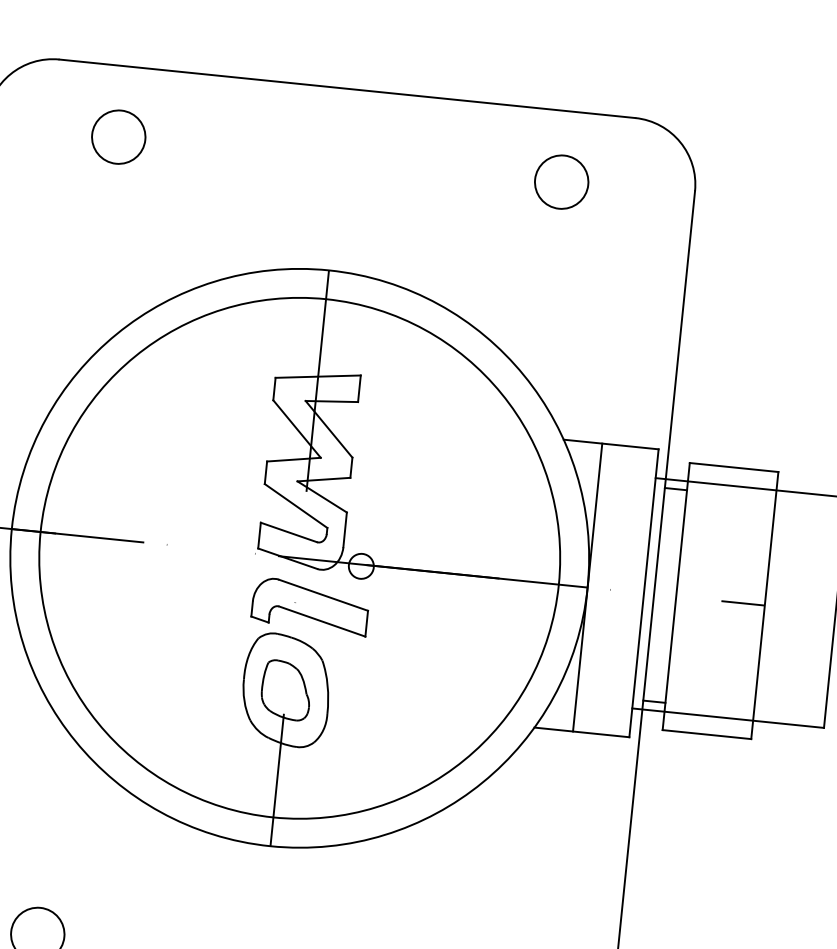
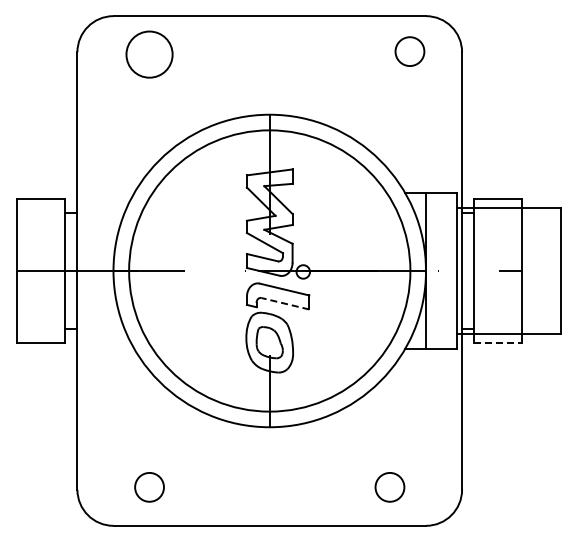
circle: (118, 136) -> (149, 54), size x1.6
circle: (560, 181) -> (409, 51), moved
line: (322, 621) -> (285, 303), solid -> dashed
line: (707, 734) -> (498, 343), solid -> dashed

